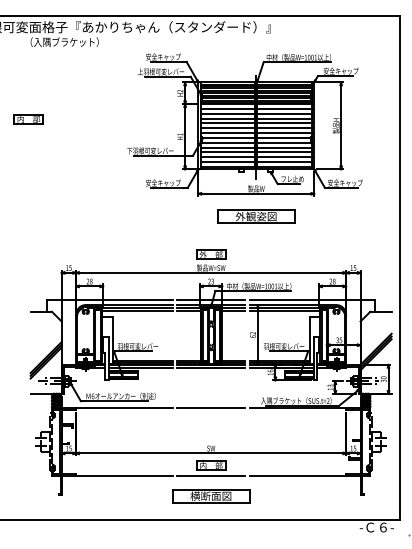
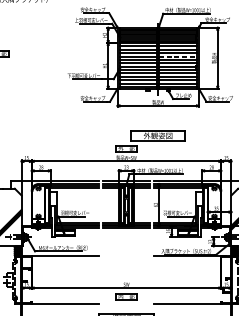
line: (284, 123) -> (177, 56), solid -> dashed
part: (256, 216) -> (158, 135), moved
line: (210, 408) -> (126, 256), removed
line: (210, 475) -> (126, 303), removed

